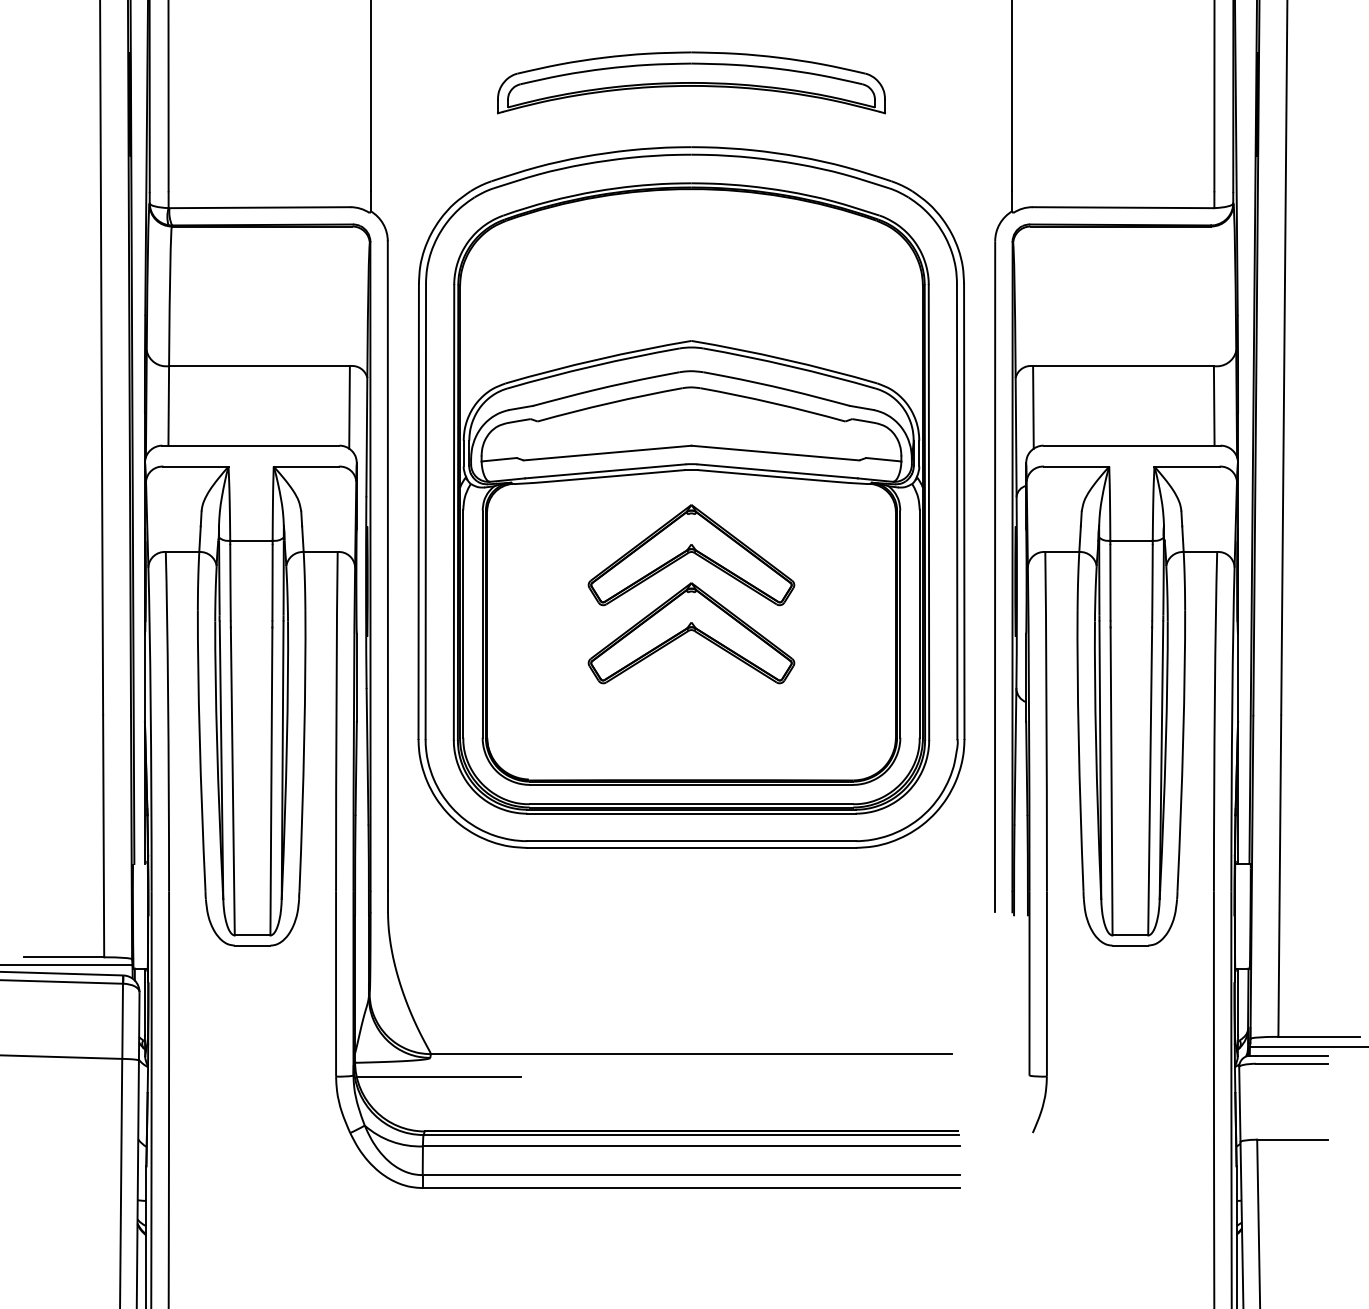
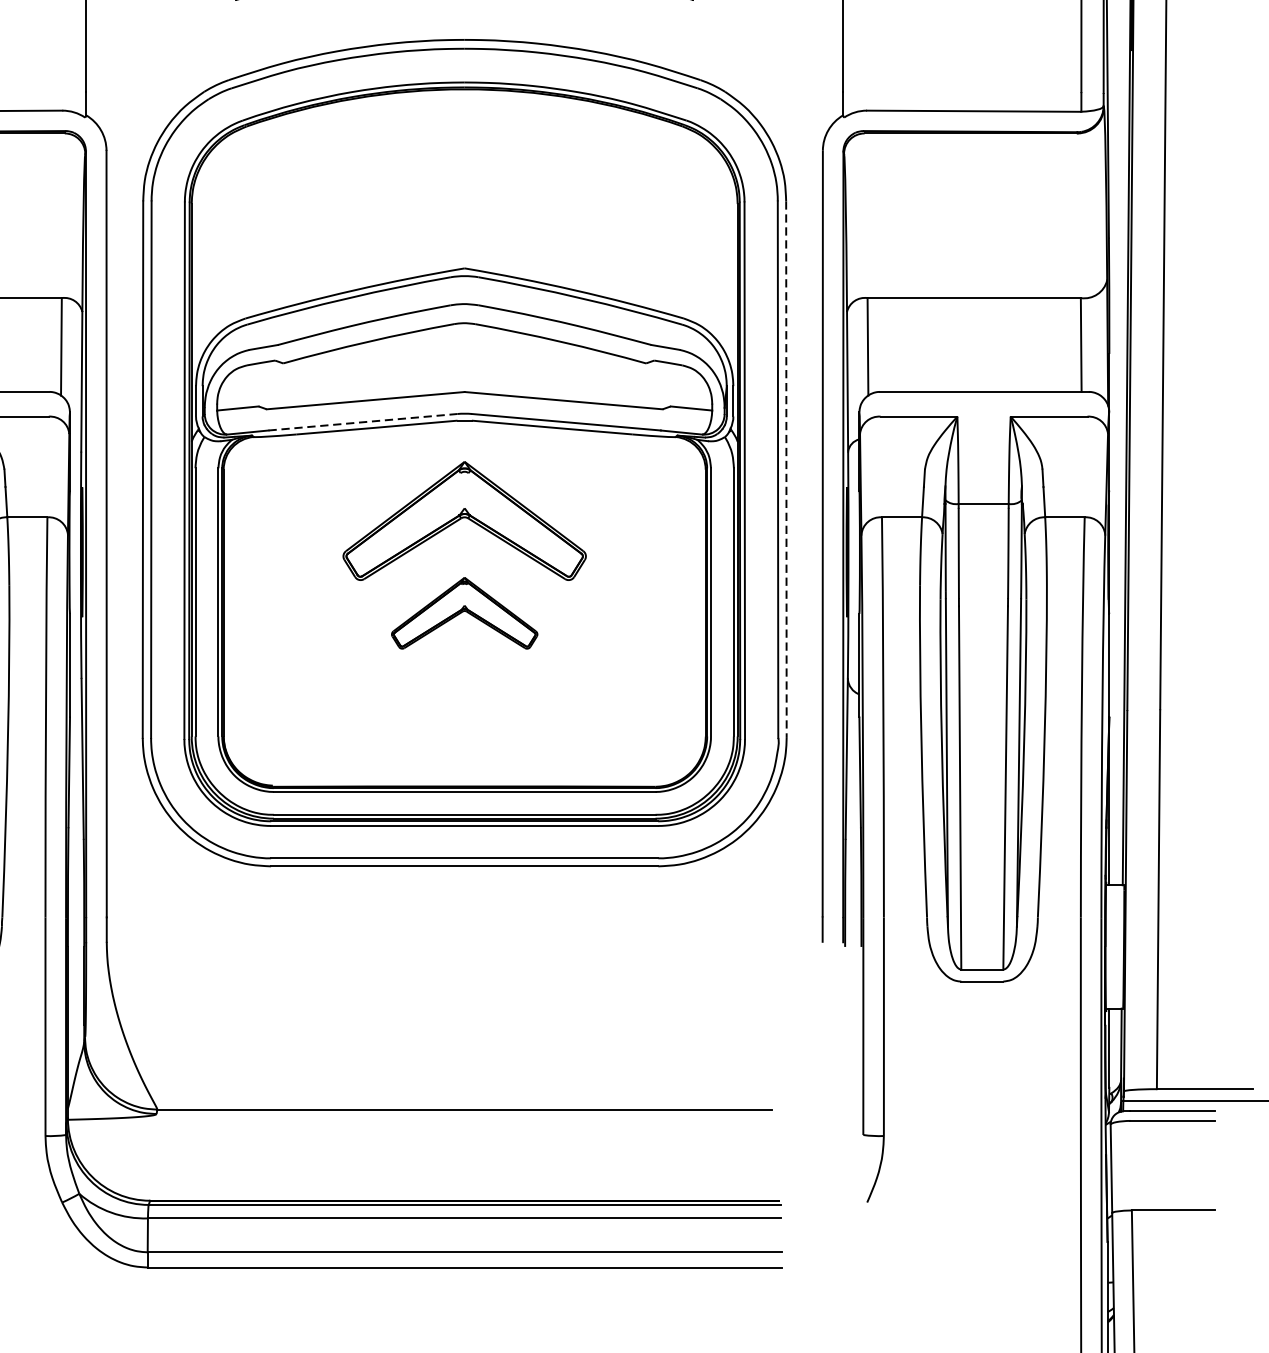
line: (605, 471) -> (363, 422), solid -> dashed
line: (964, 512) -> (786, 470), solid -> dashed
part: (691, 633) -> (464, 613), size x0.6
line: (438, 1076) -> (166, 1135), removed

